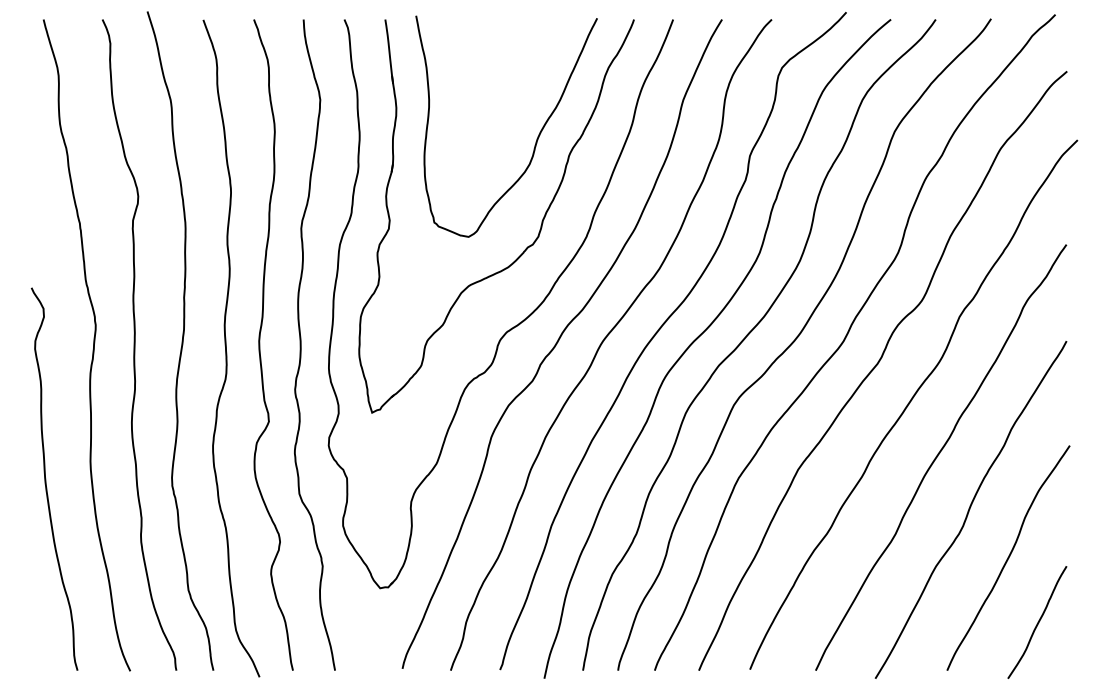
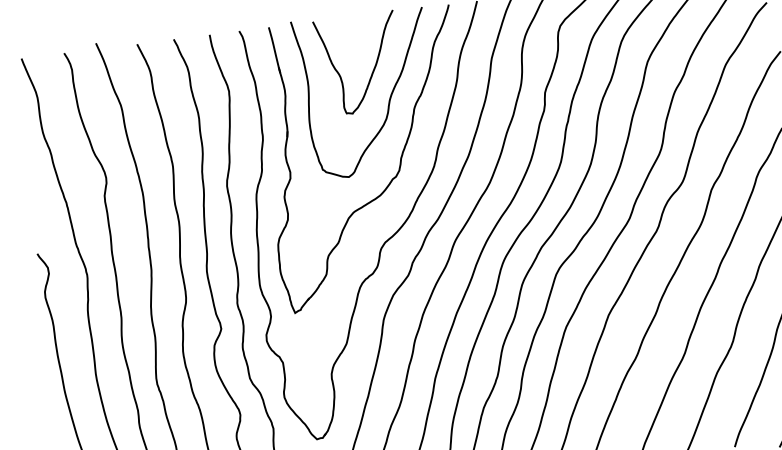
curve: (520, 94) -> (373, 69), added

